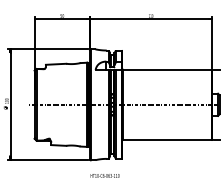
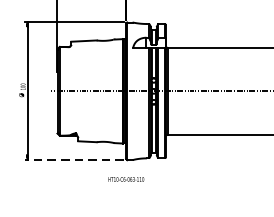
line: (48, 160) -> (74, 160), solid -> dashed
text: (104, 175) -> (125, 178), moved

